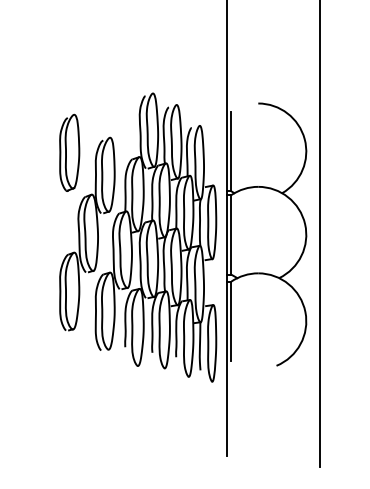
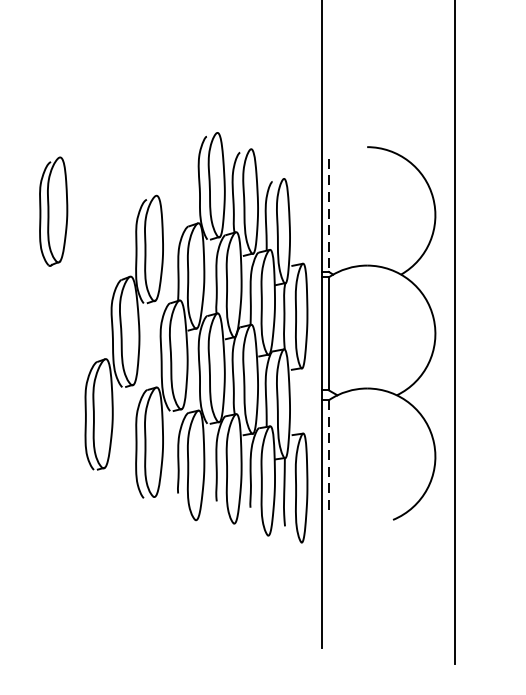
line: (231, 151) -> (329, 215), solid -> dashed
part: (69, 152) -> (53, 211), moved
line: (231, 321) -> (329, 456), solid -> dashed

